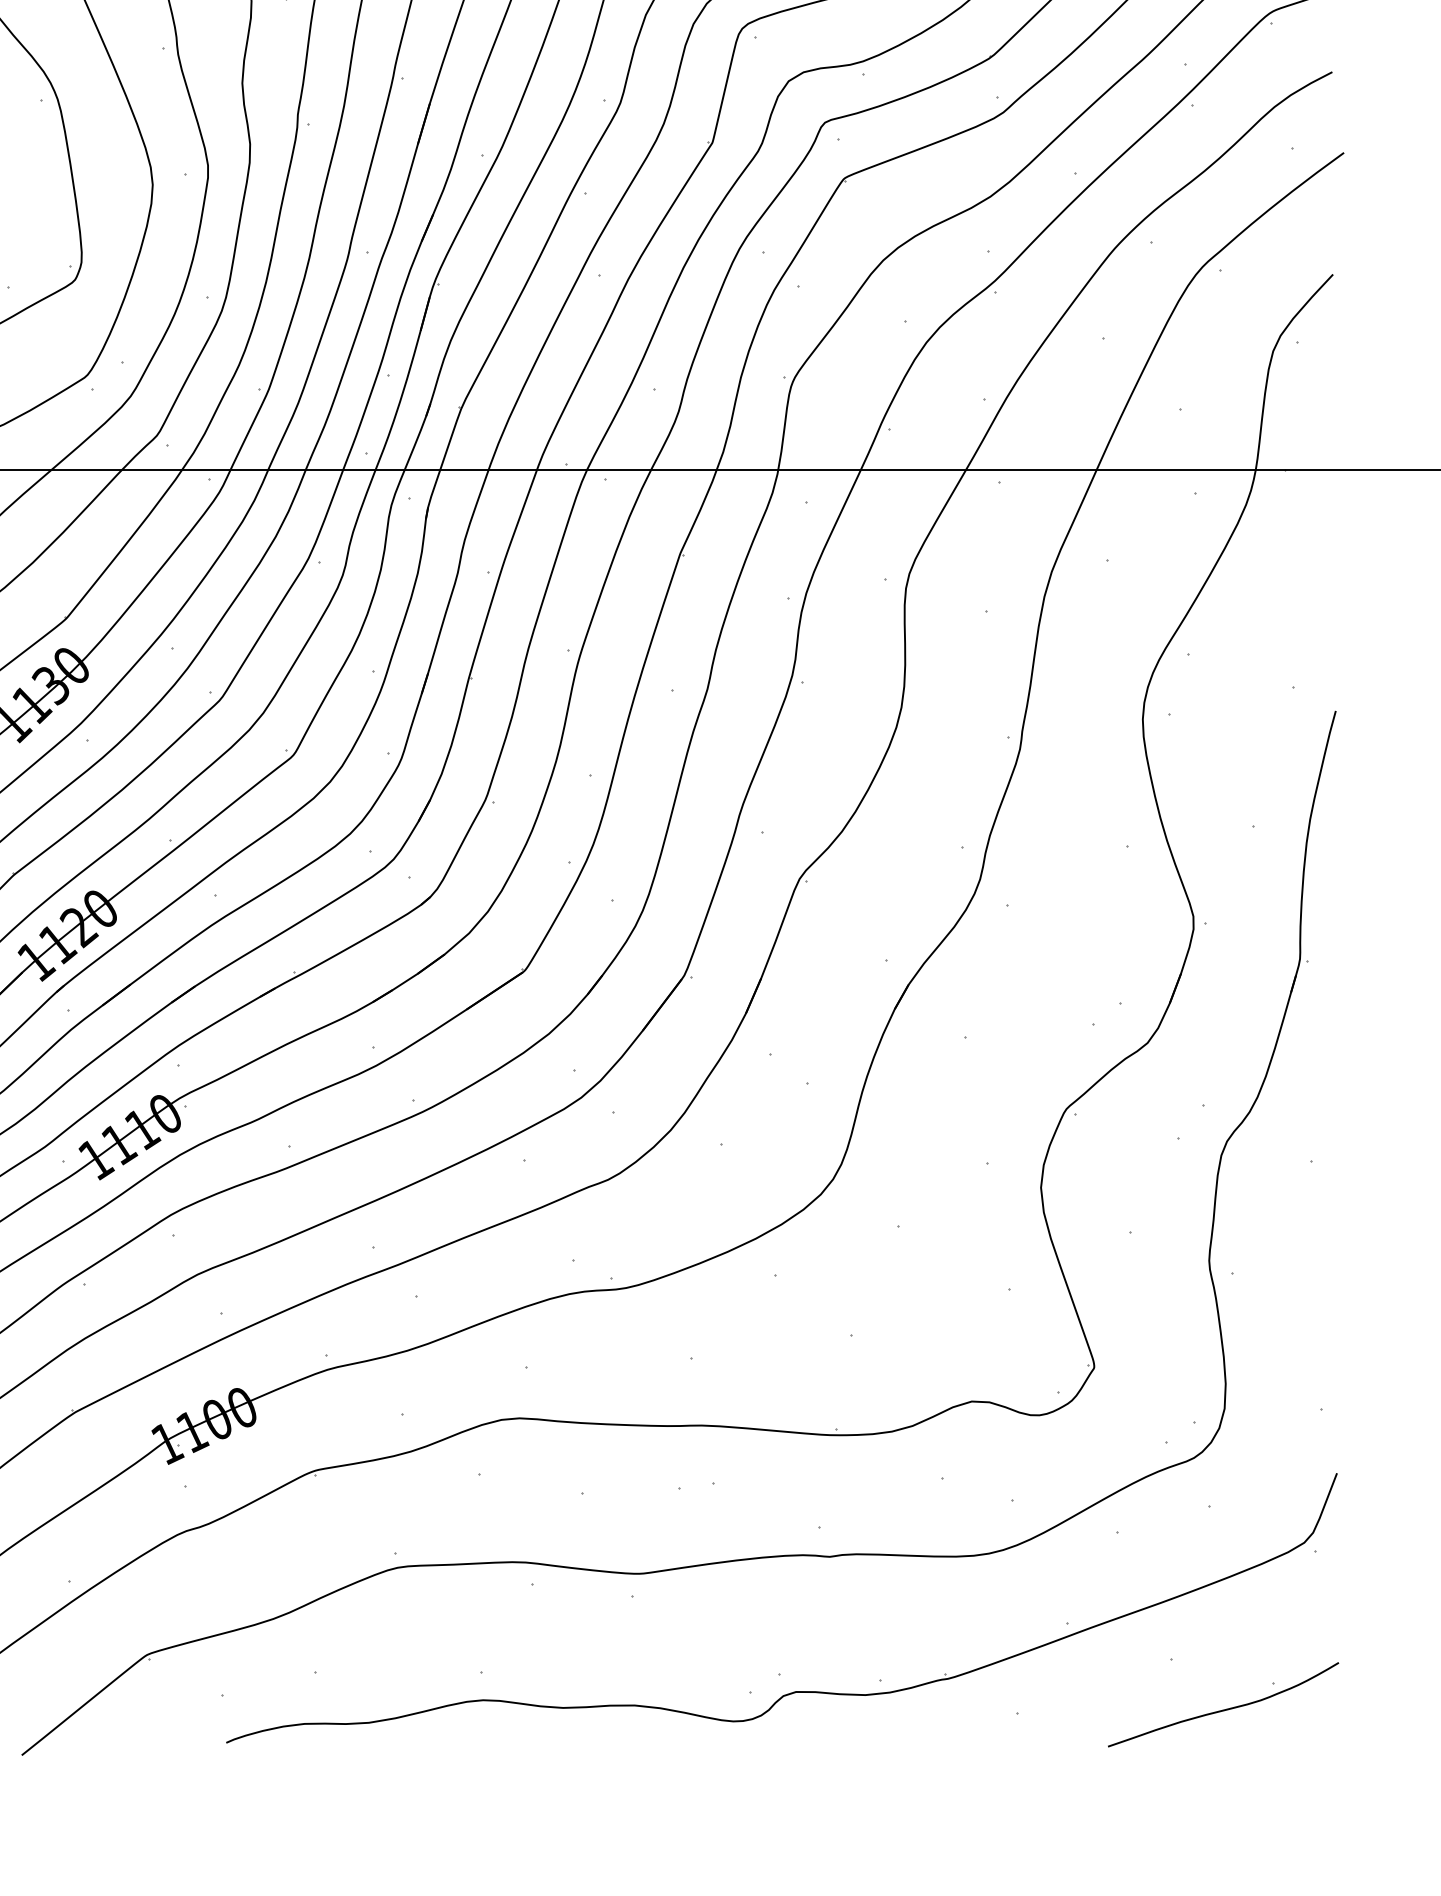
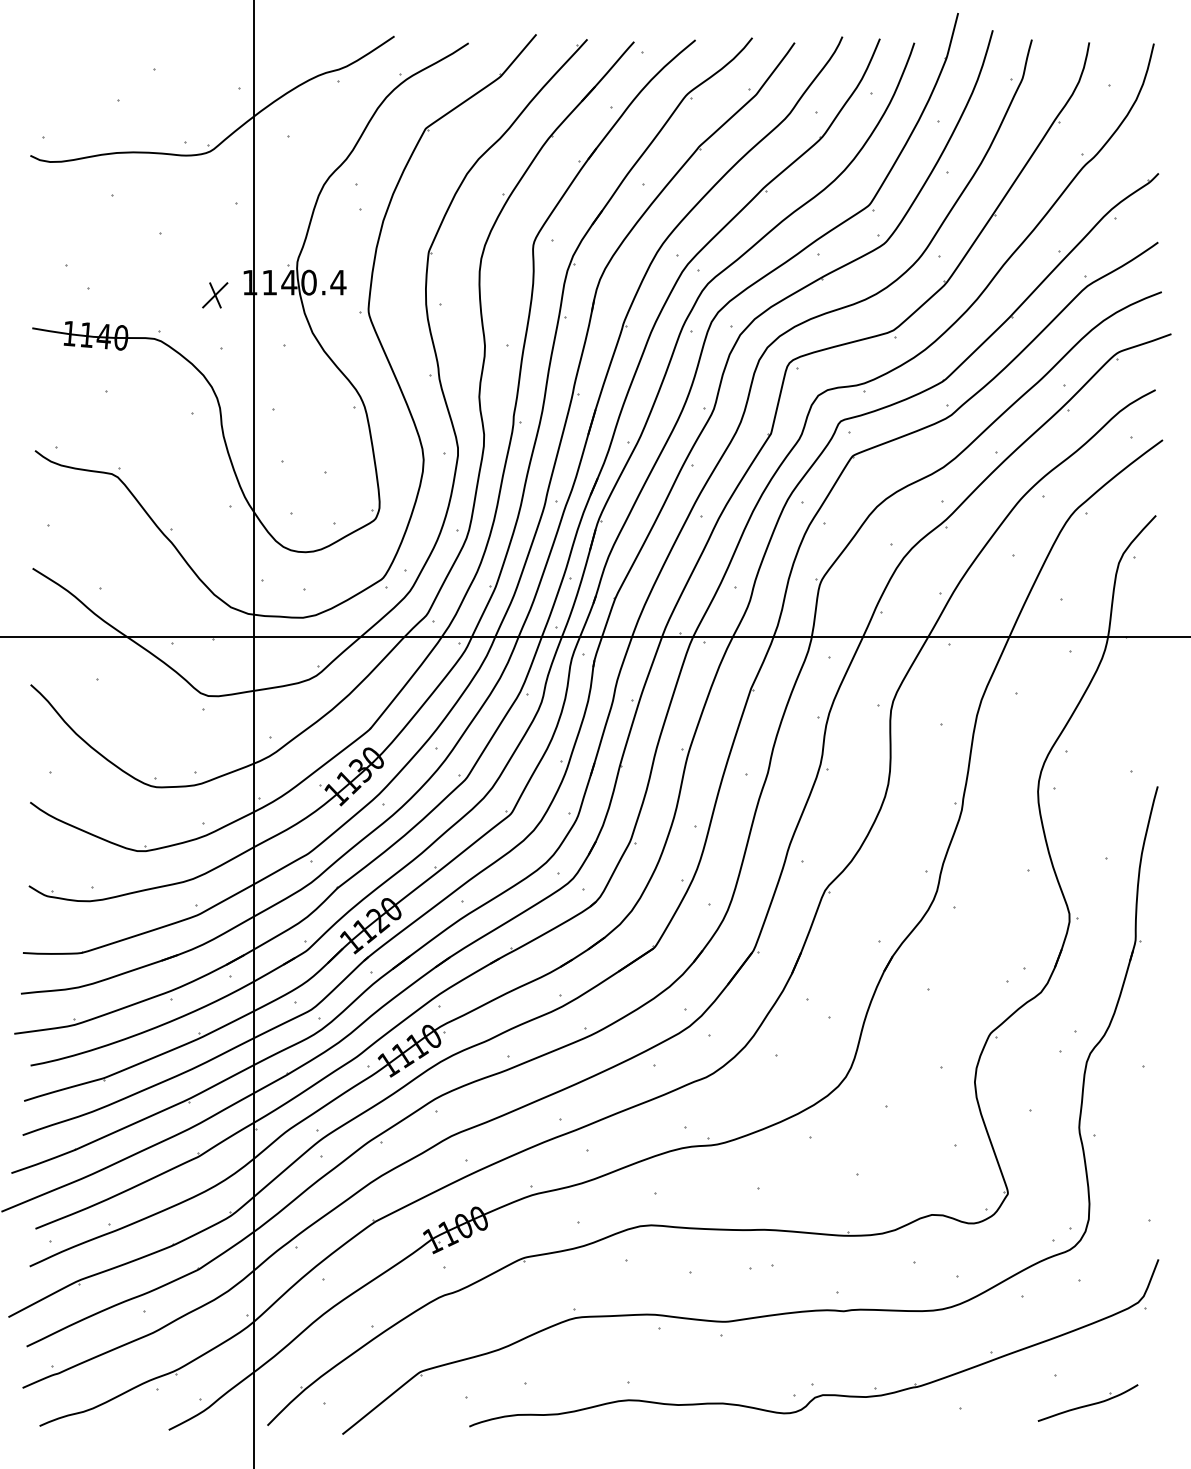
part: (1222, 1703) -> (1087, 1402), size x0.7

